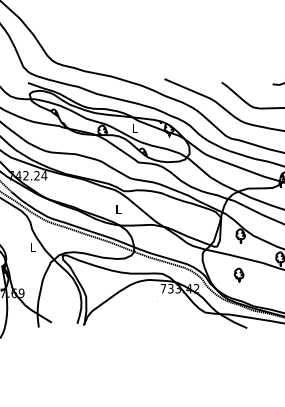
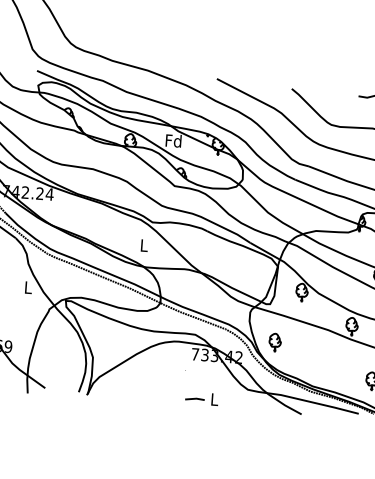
text: (135, 128) -> (174, 141), L -> Fd
part: (239, 274) -> (275, 341), moved
part: (170, 321) -> (201, 398), added

